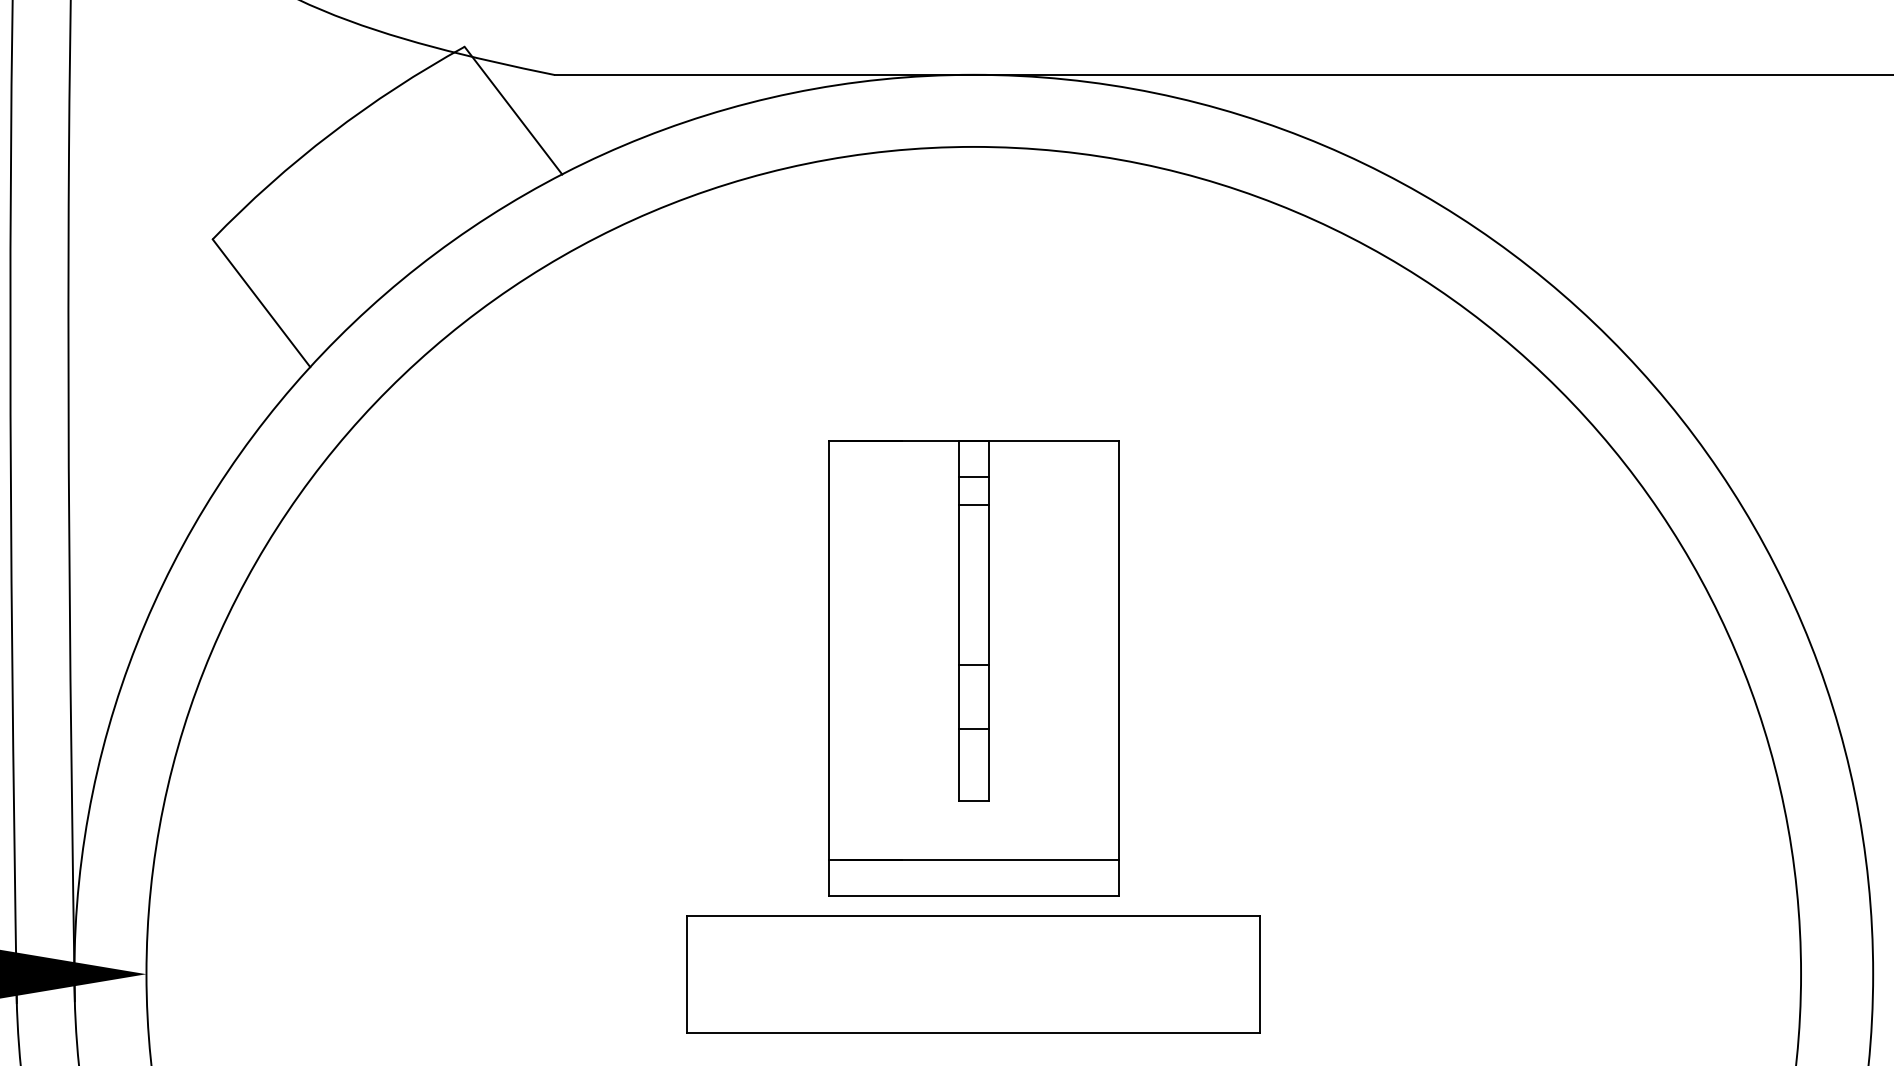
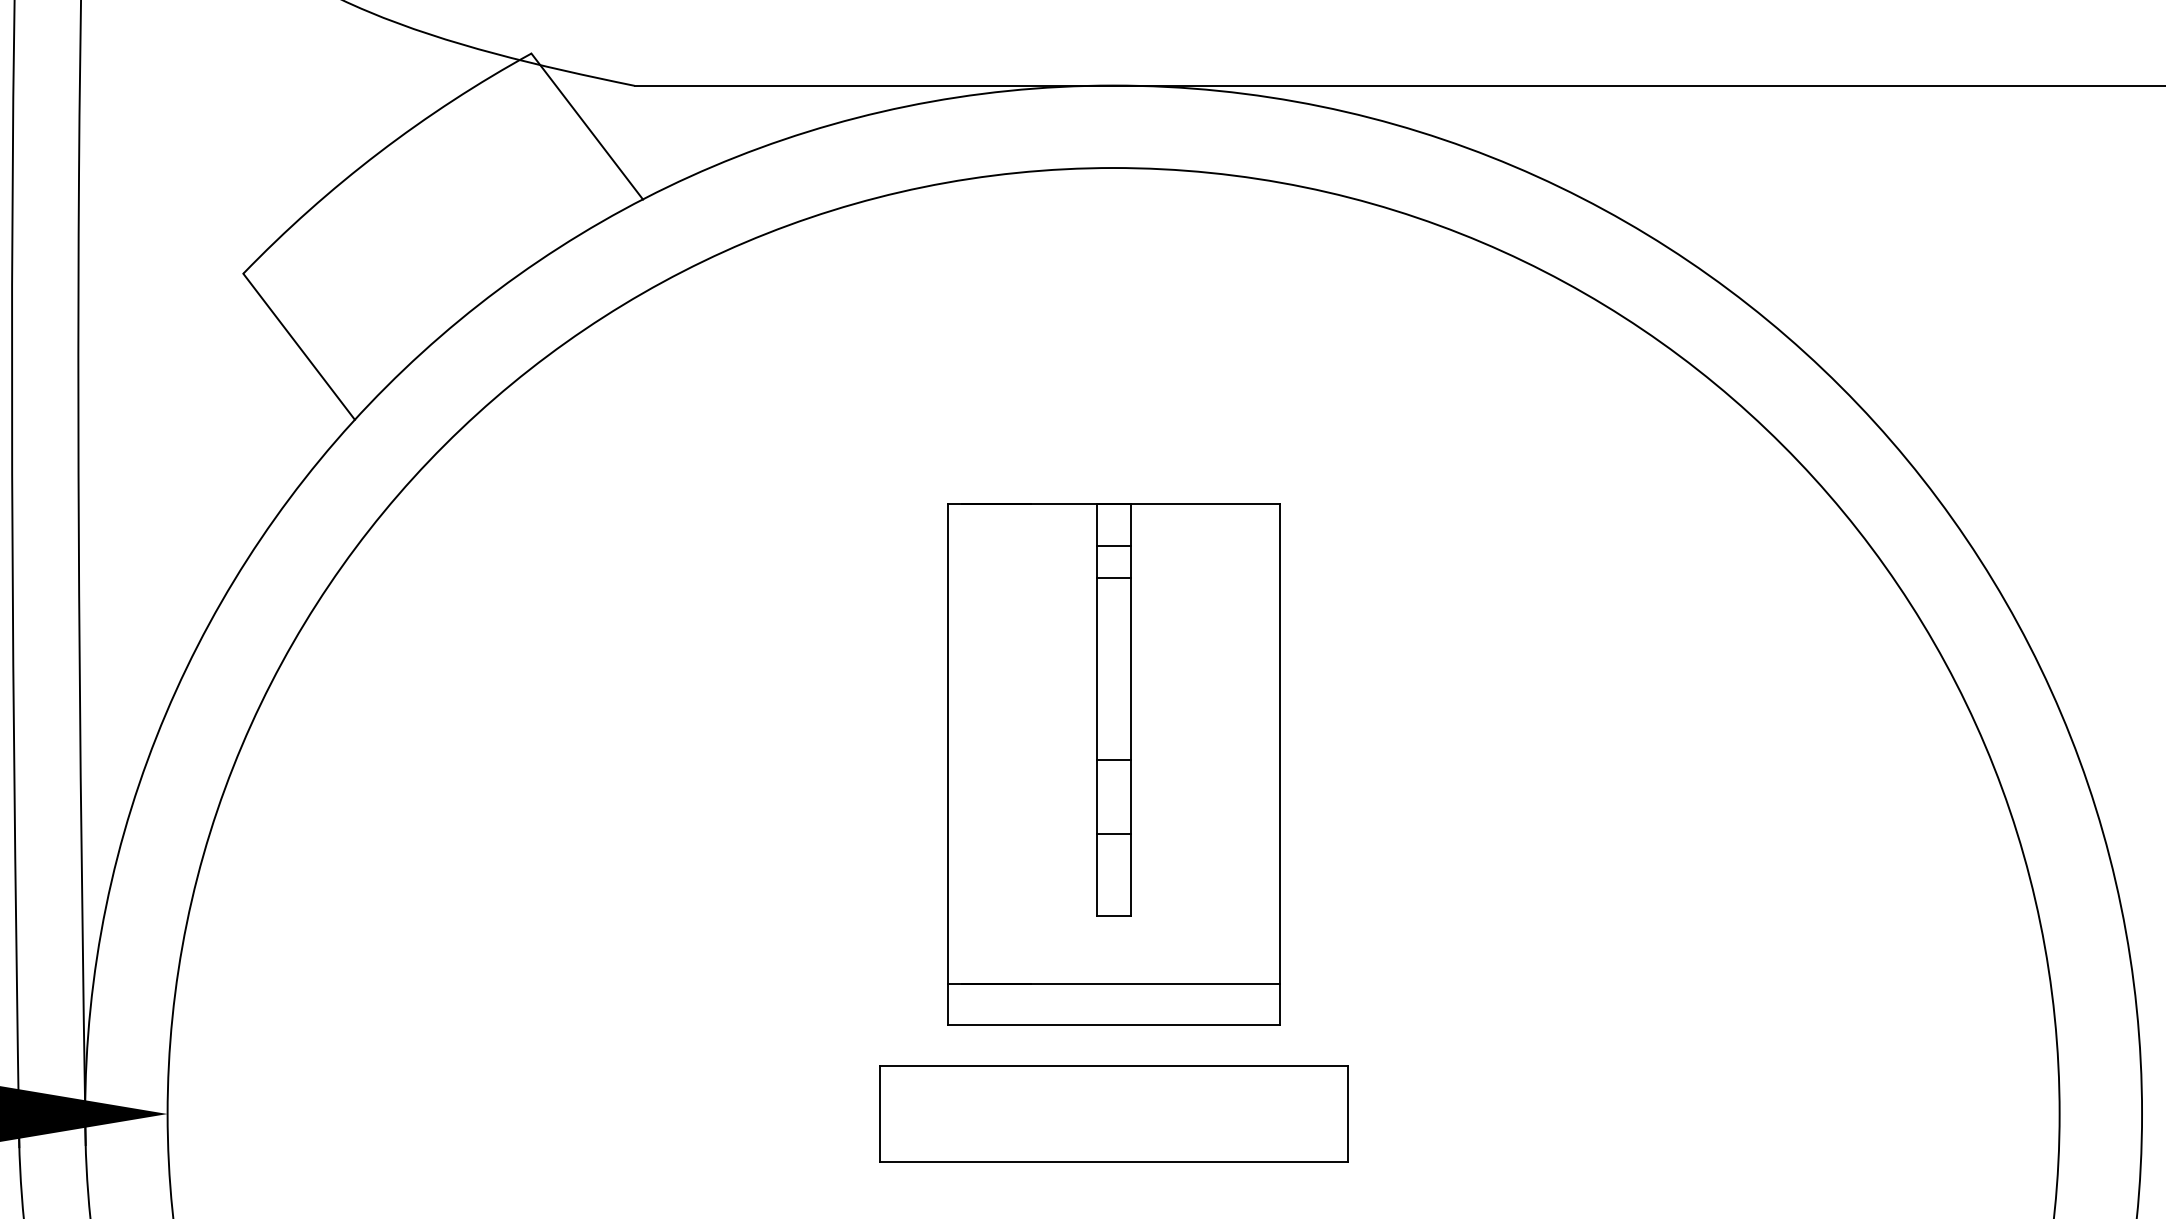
part: (973, 973) -> (1113, 1113), size x0.71

